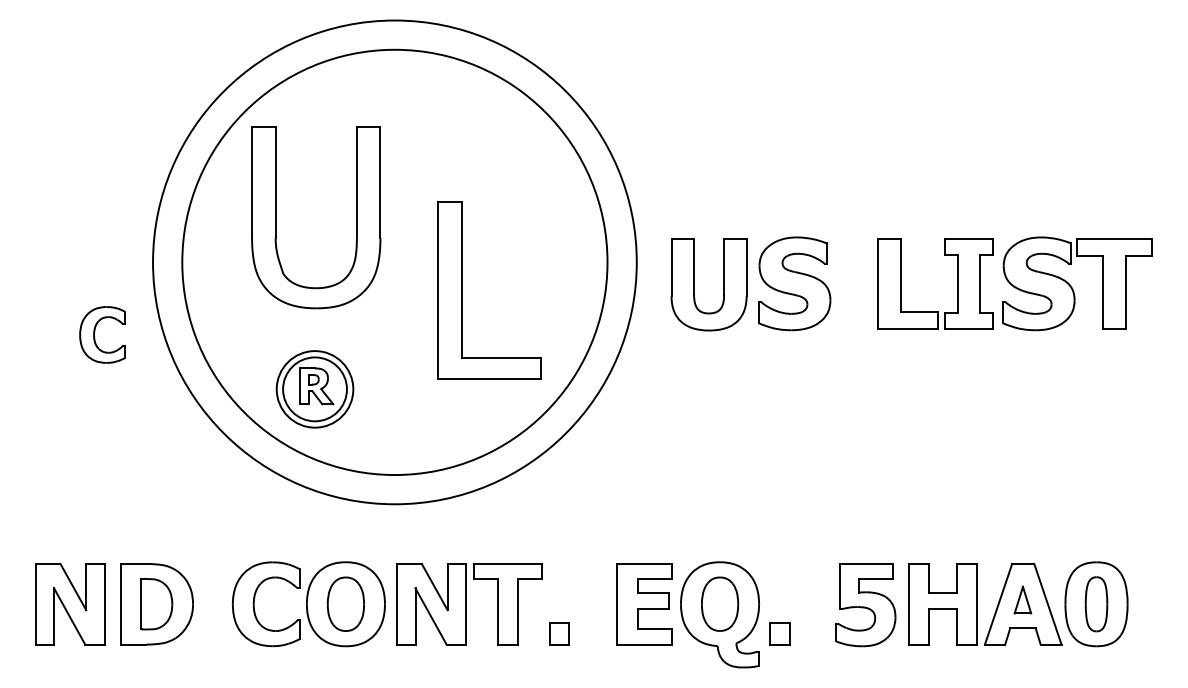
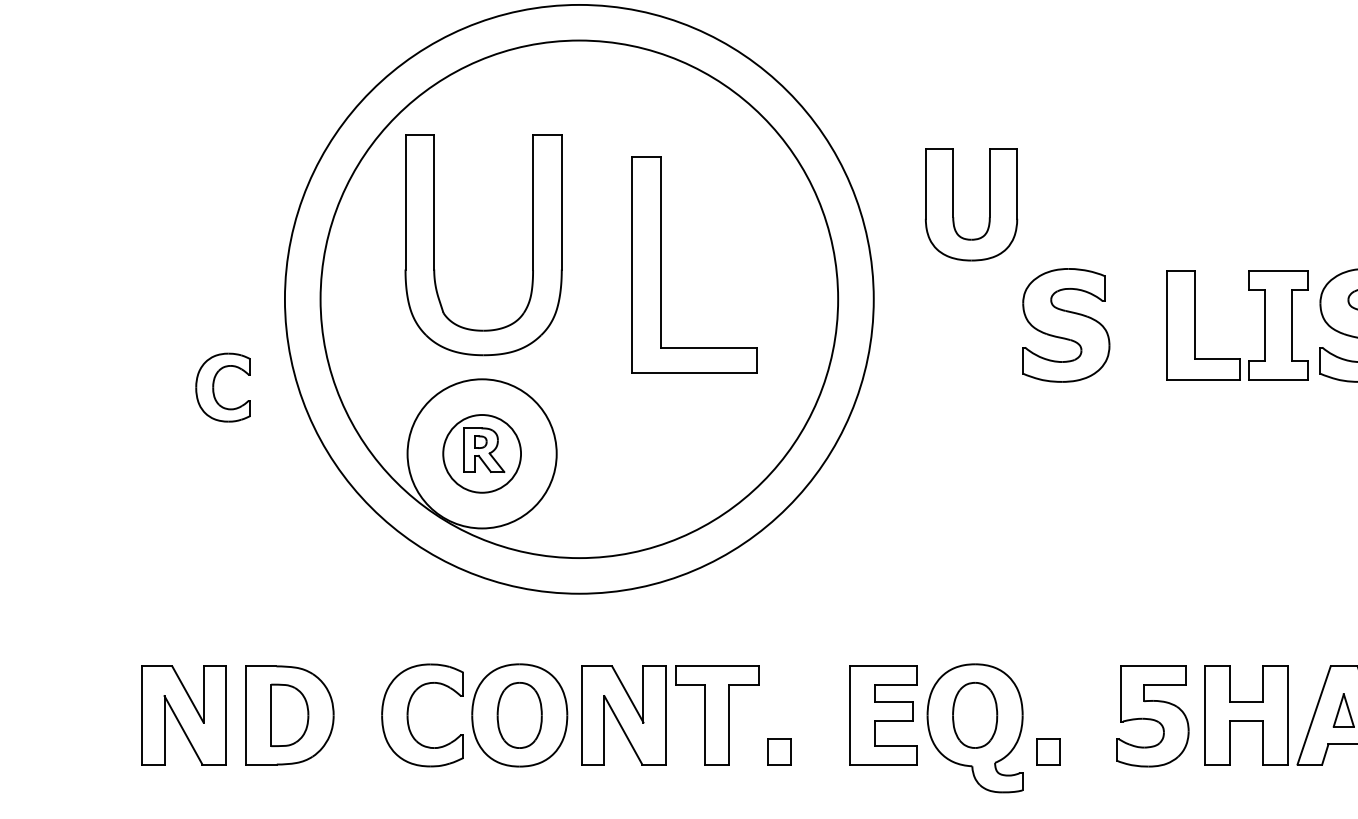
part: (694, 284) -> (953, 204), moved
part: (462, 290) -> (661, 265), moved
circle: (314, 389) -> (481, 454), size x1.6

